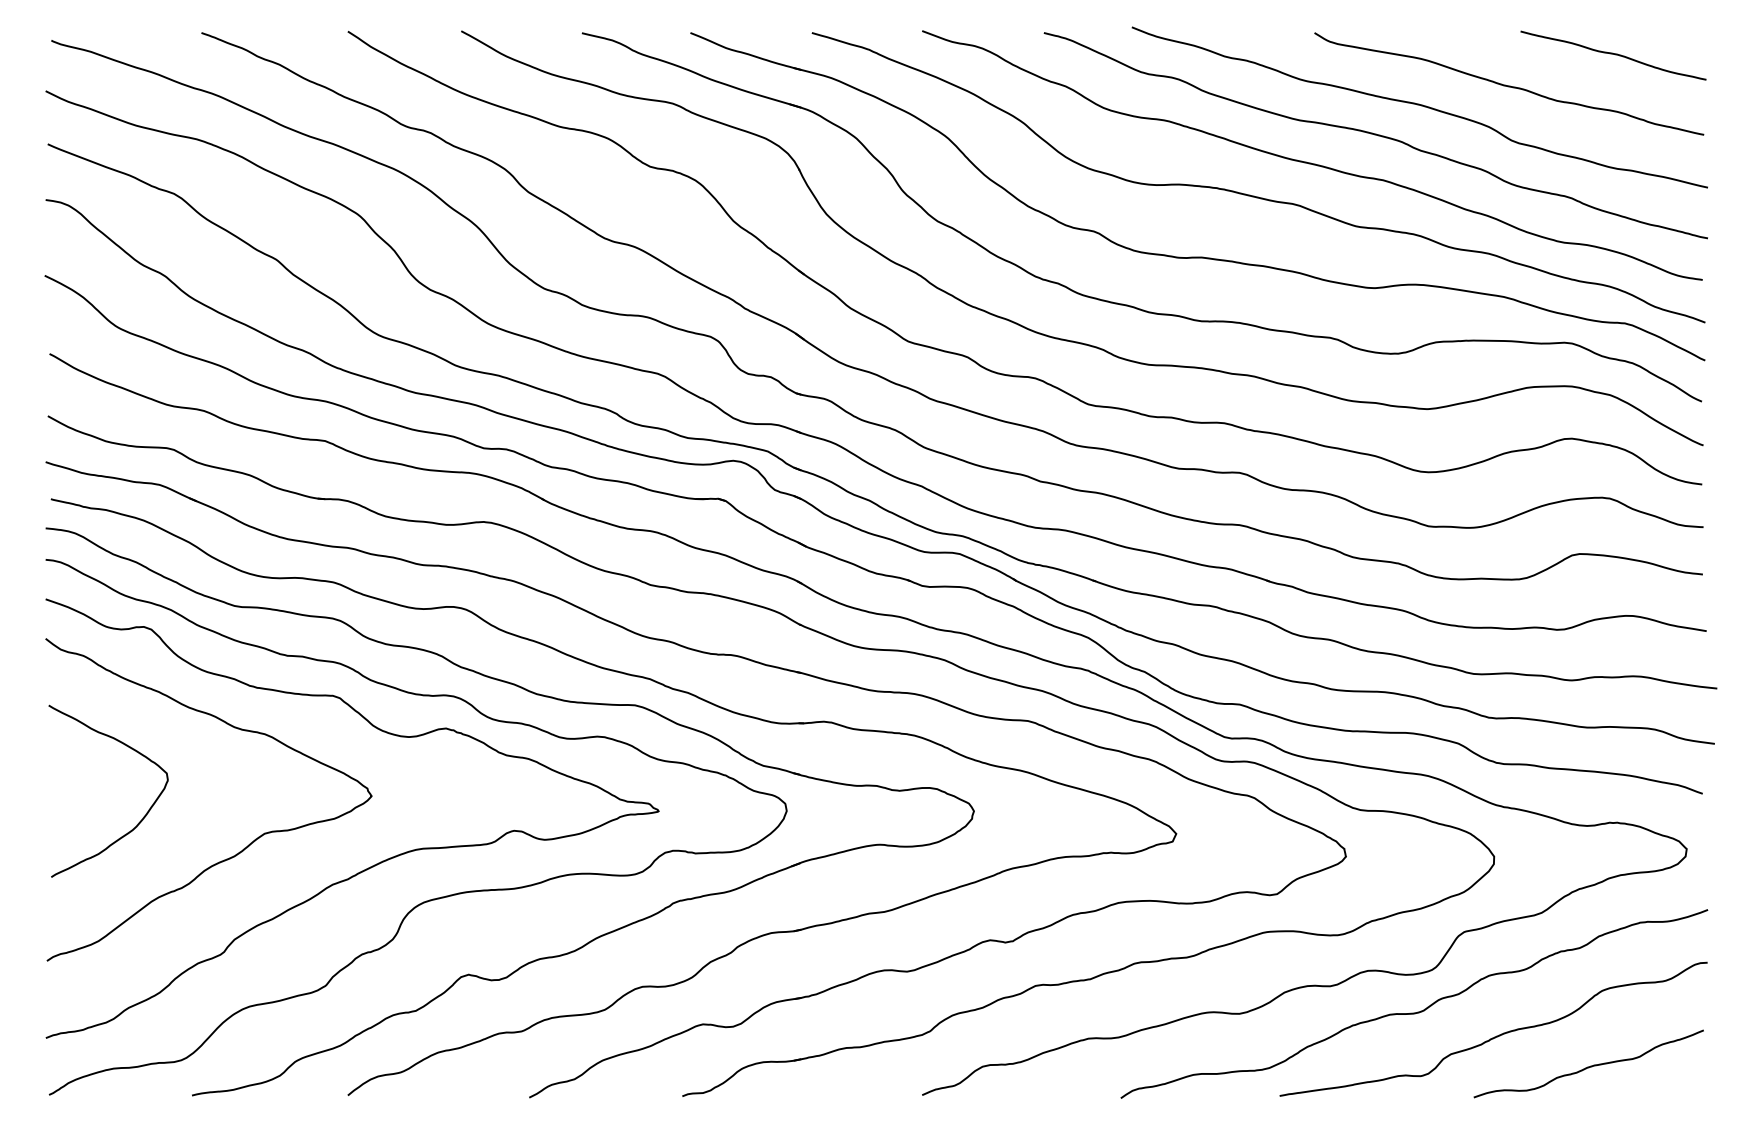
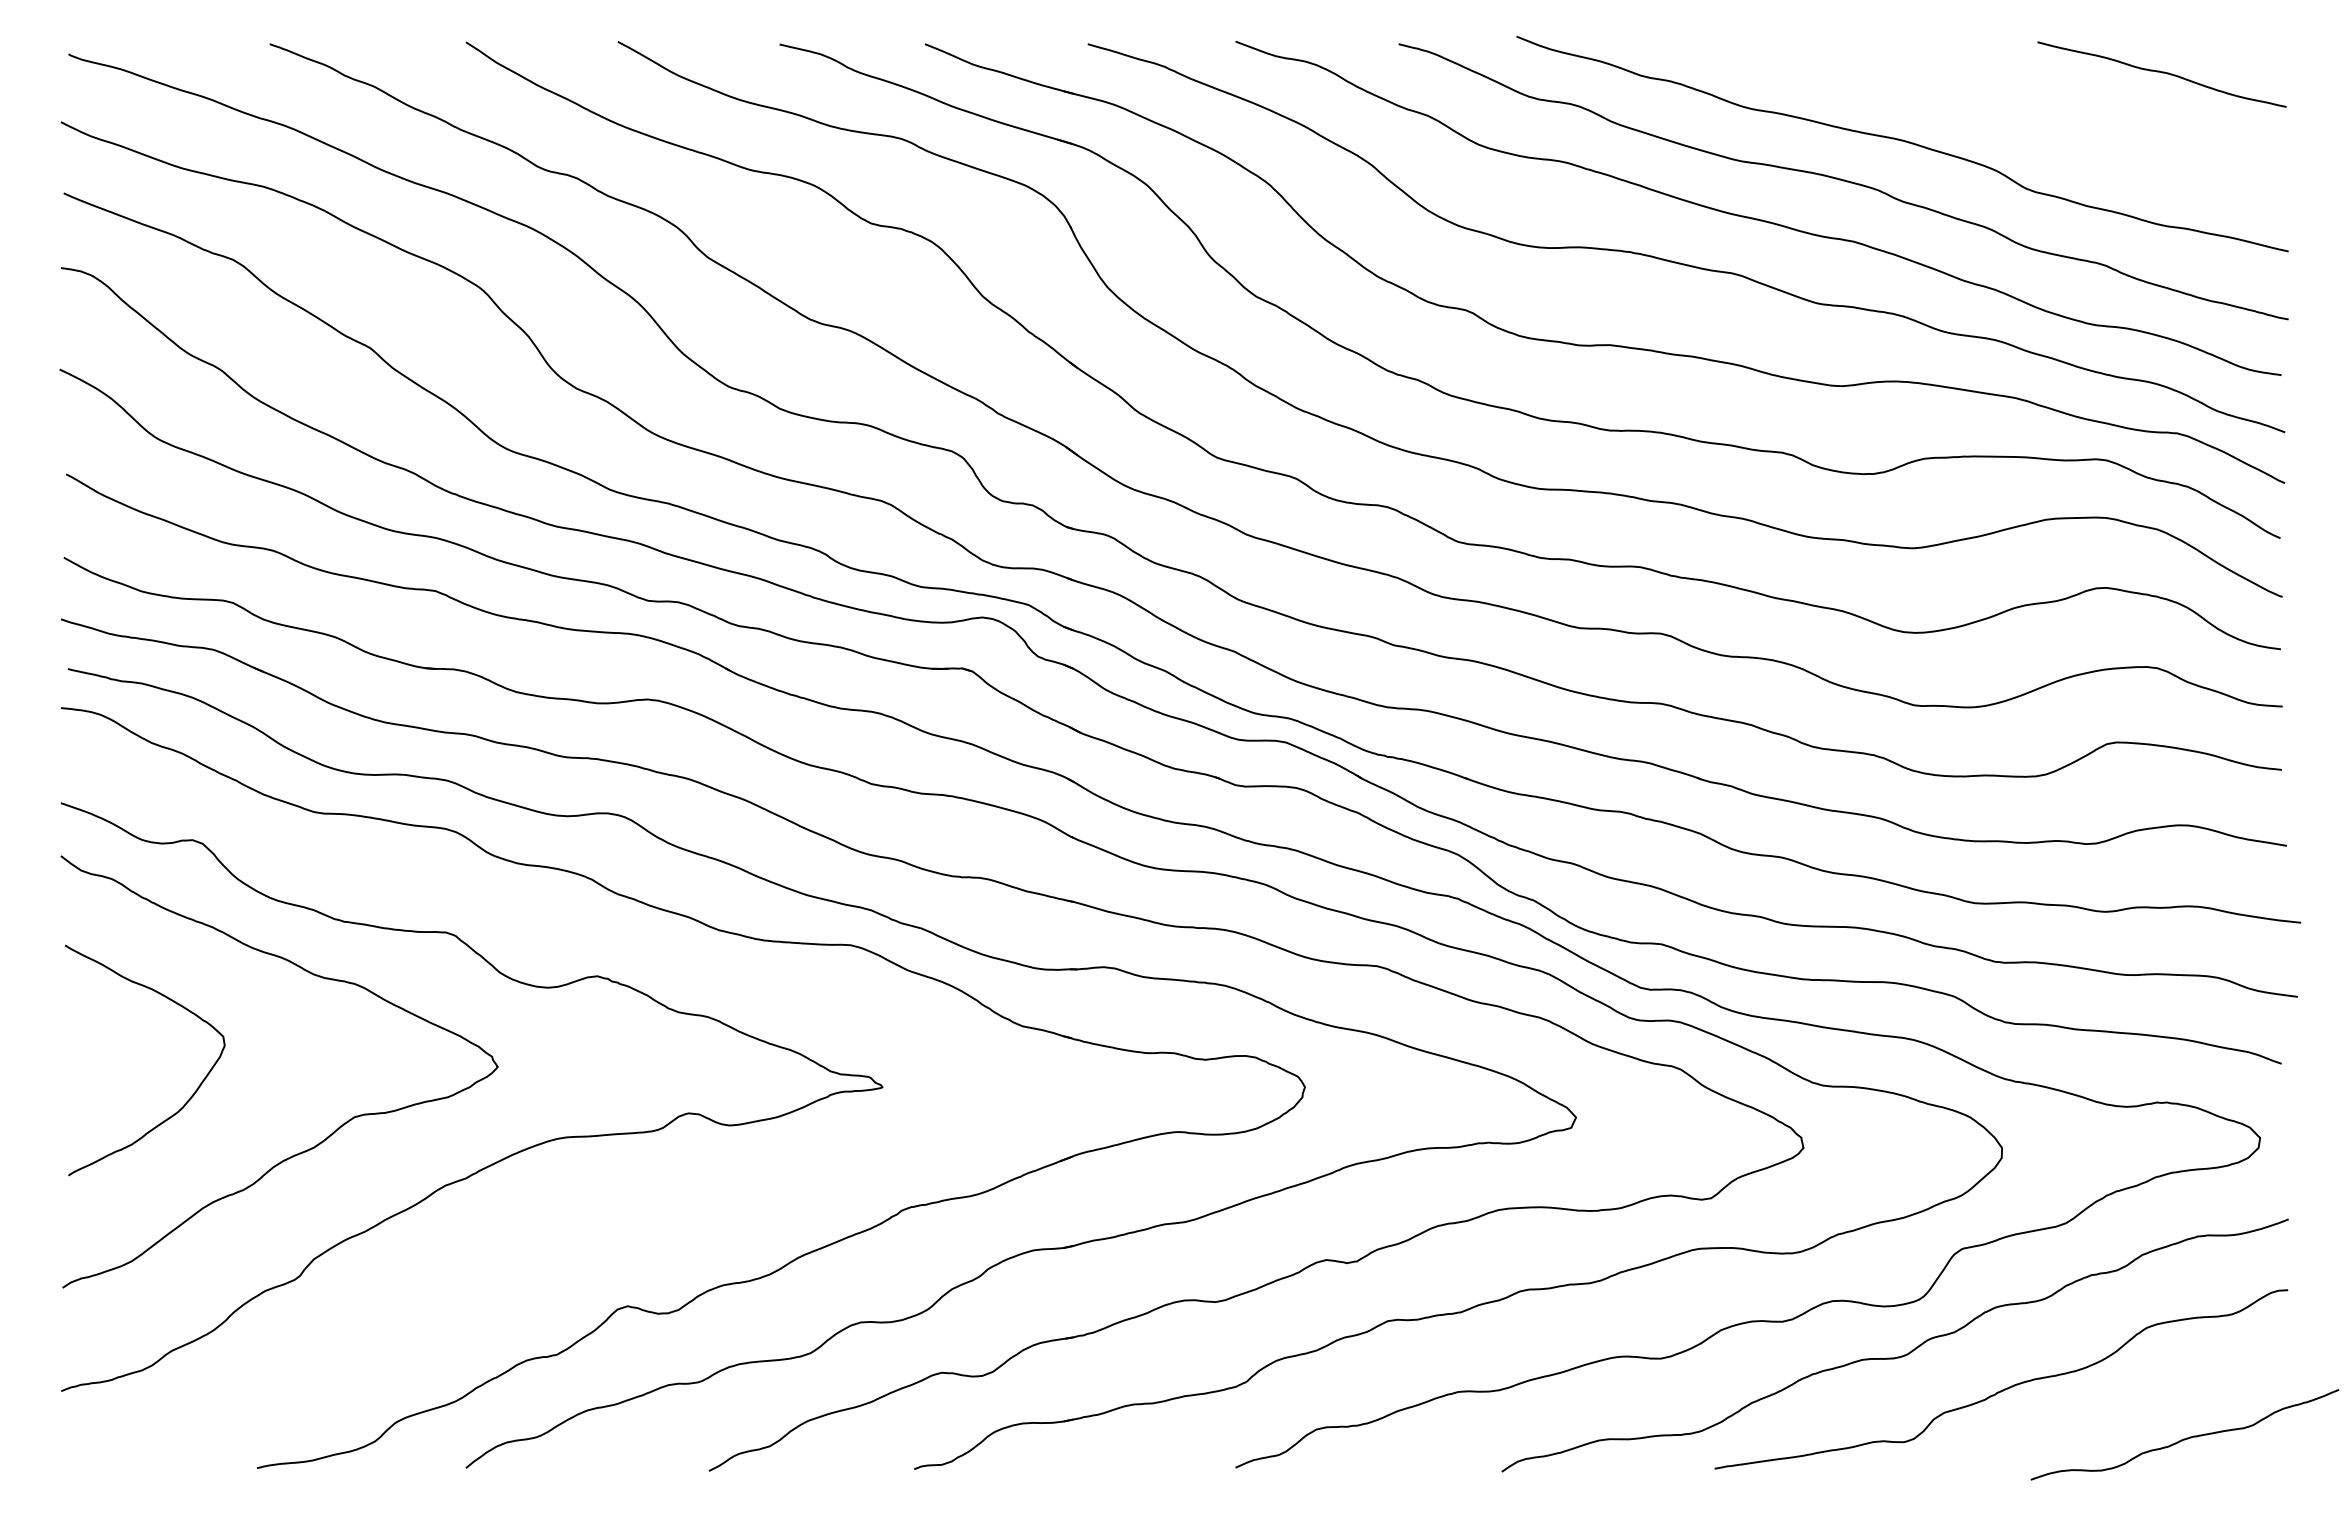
curve: (1508, 85) -> (2021, 114), removed
curve: (433, 898) -> (580, 1204), removed
curve: (1589, 1065) -> (2186, 1437), moved

